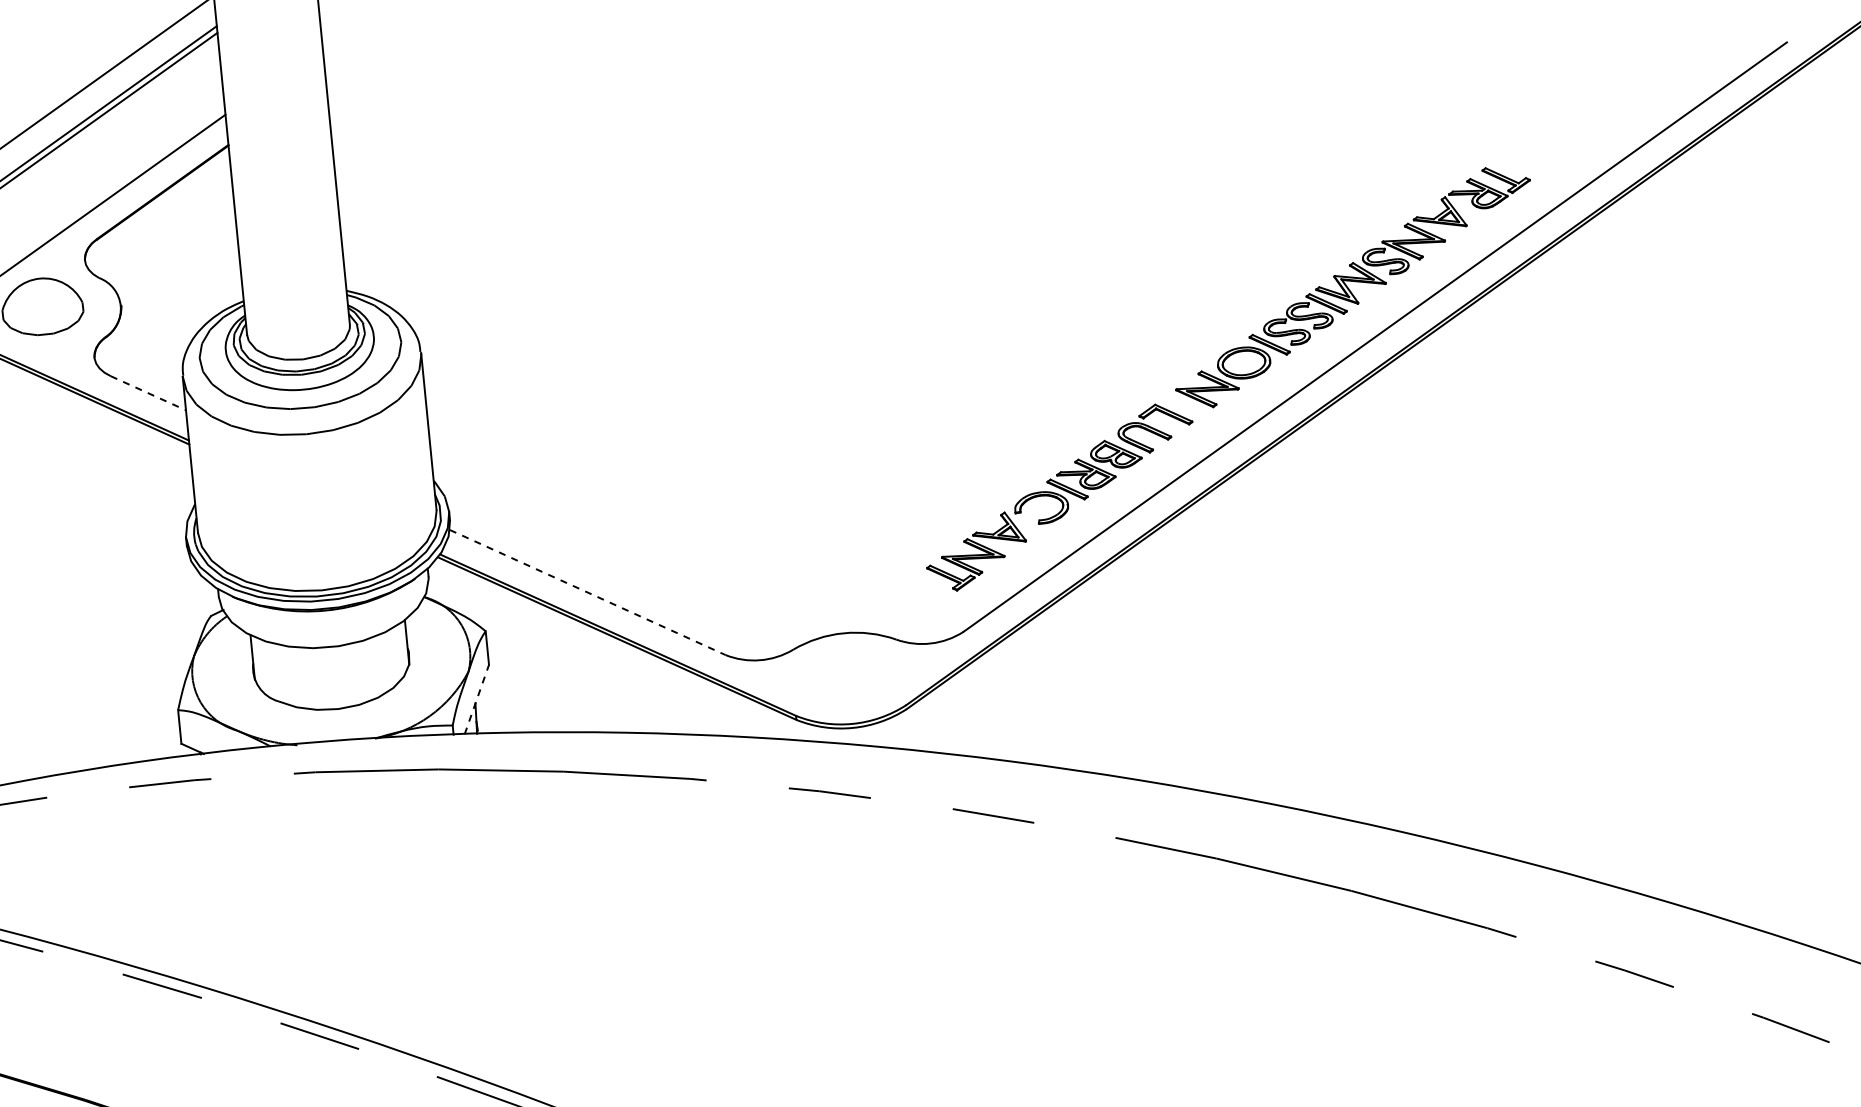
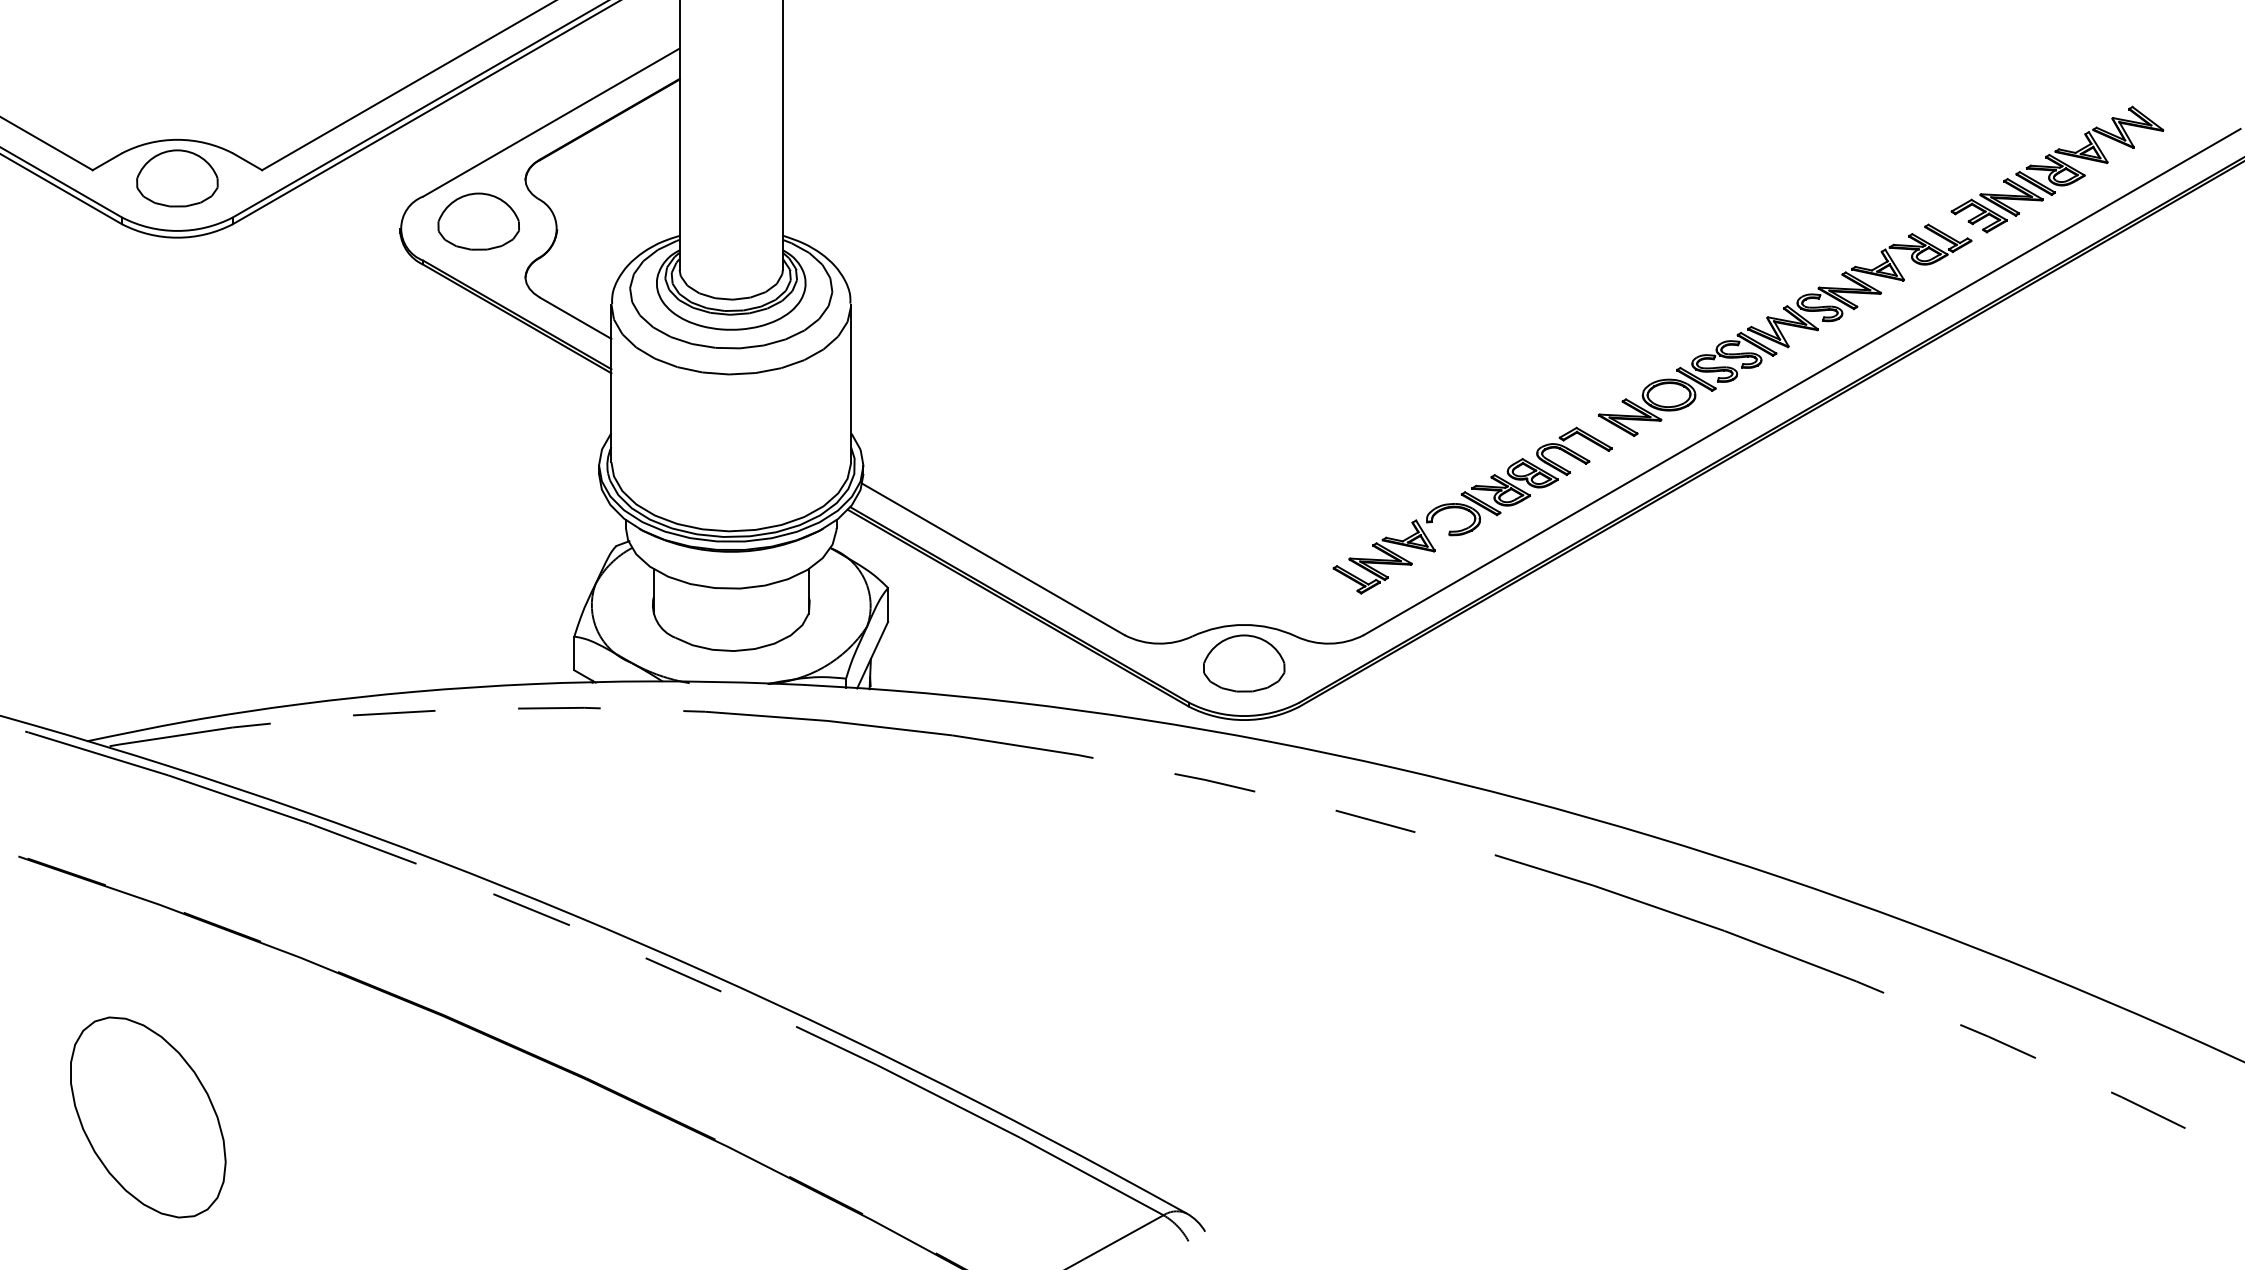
part: (1608, 100) -> (2057, 169), added
line: (149, 393) -> (576, 318), dashed -> solid
line: (587, 592) -> (993, 559), dashed -> solid
part: (847, 671) -> (1244, 663), added
line: (476, 699) -> (872, 655), dashed -> solid

